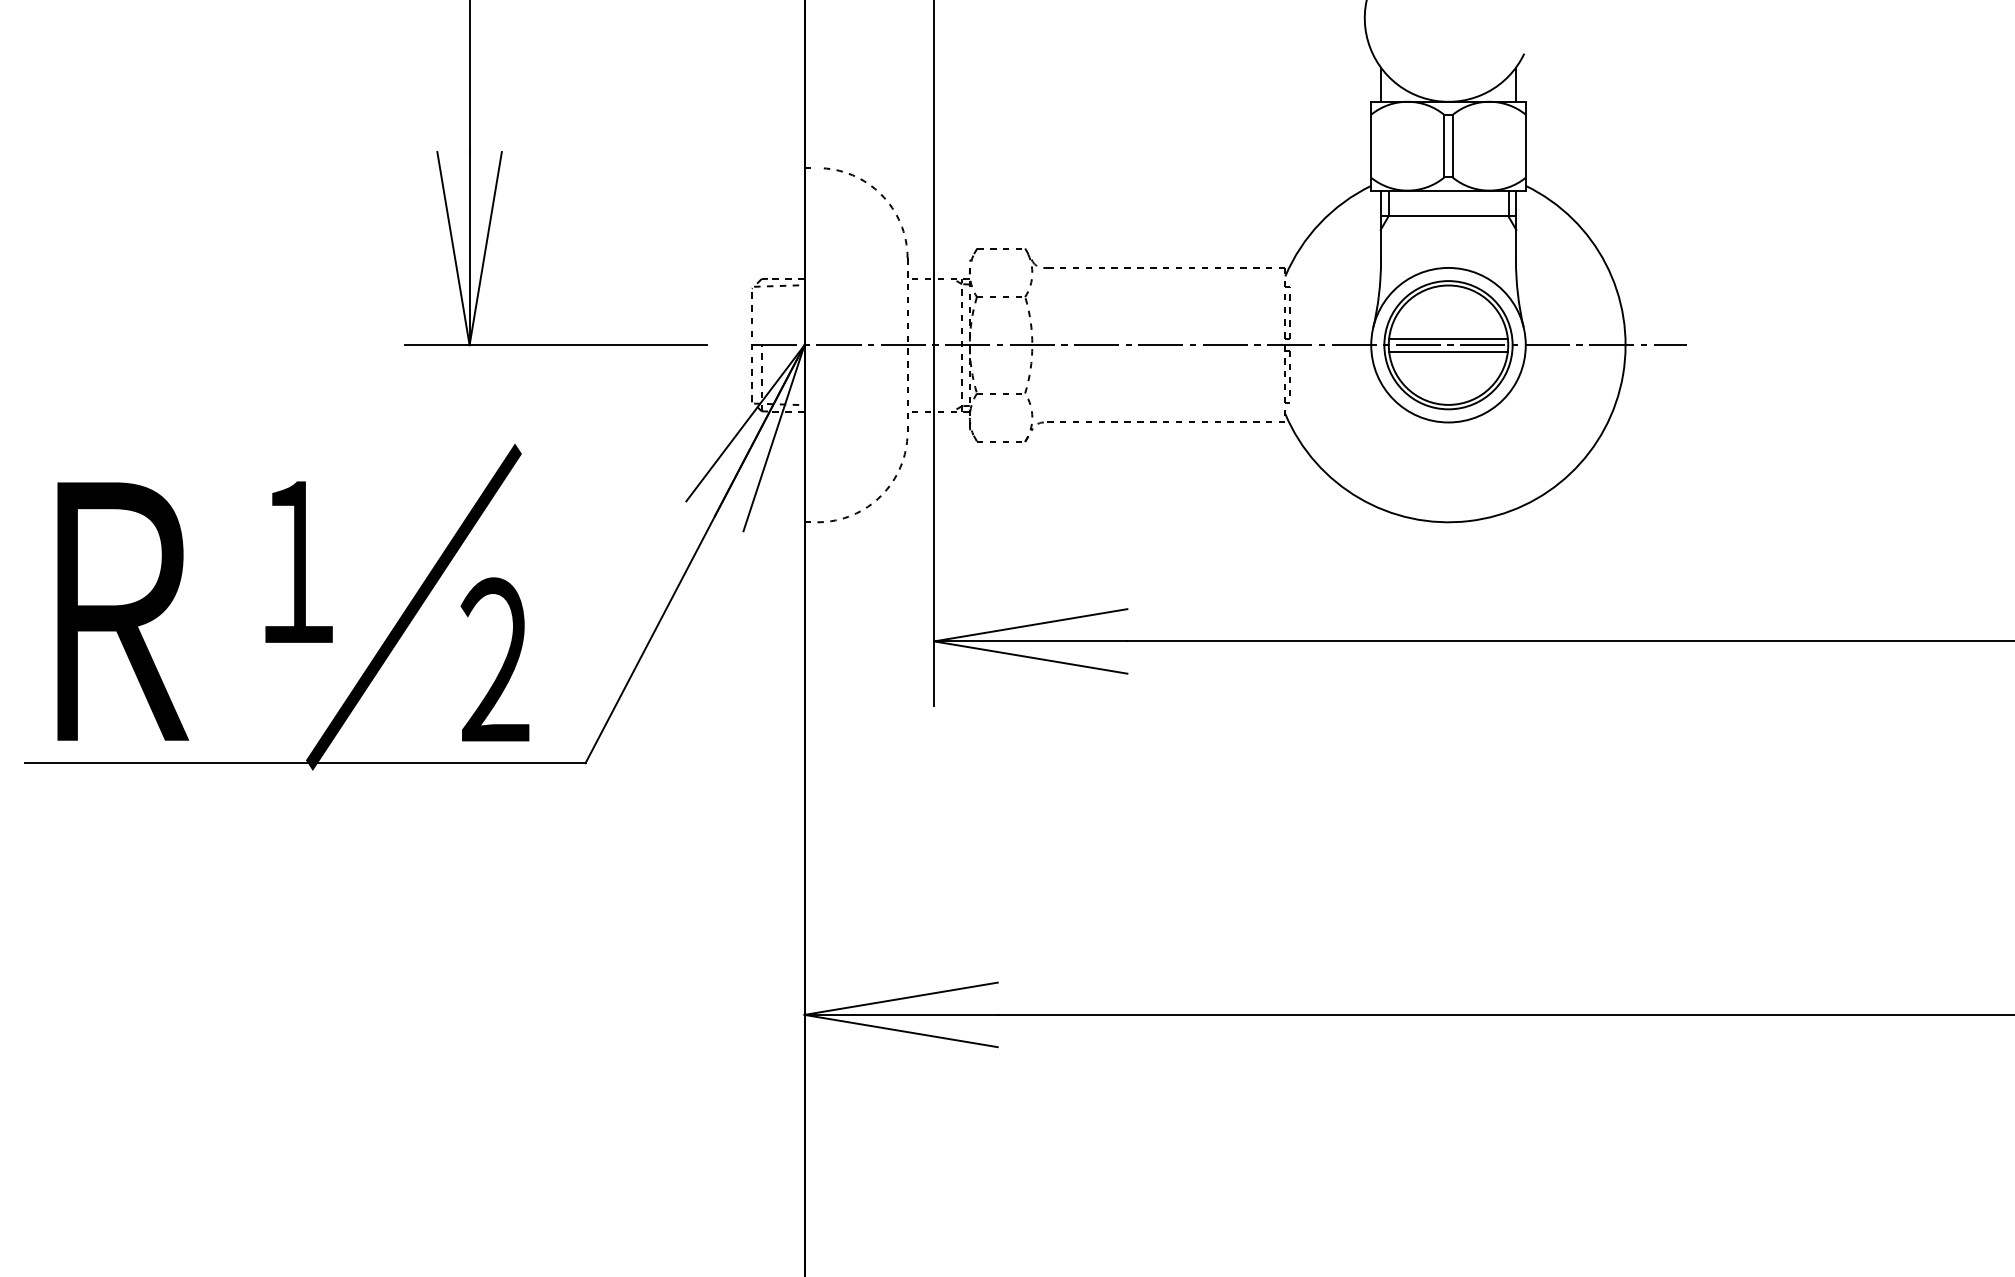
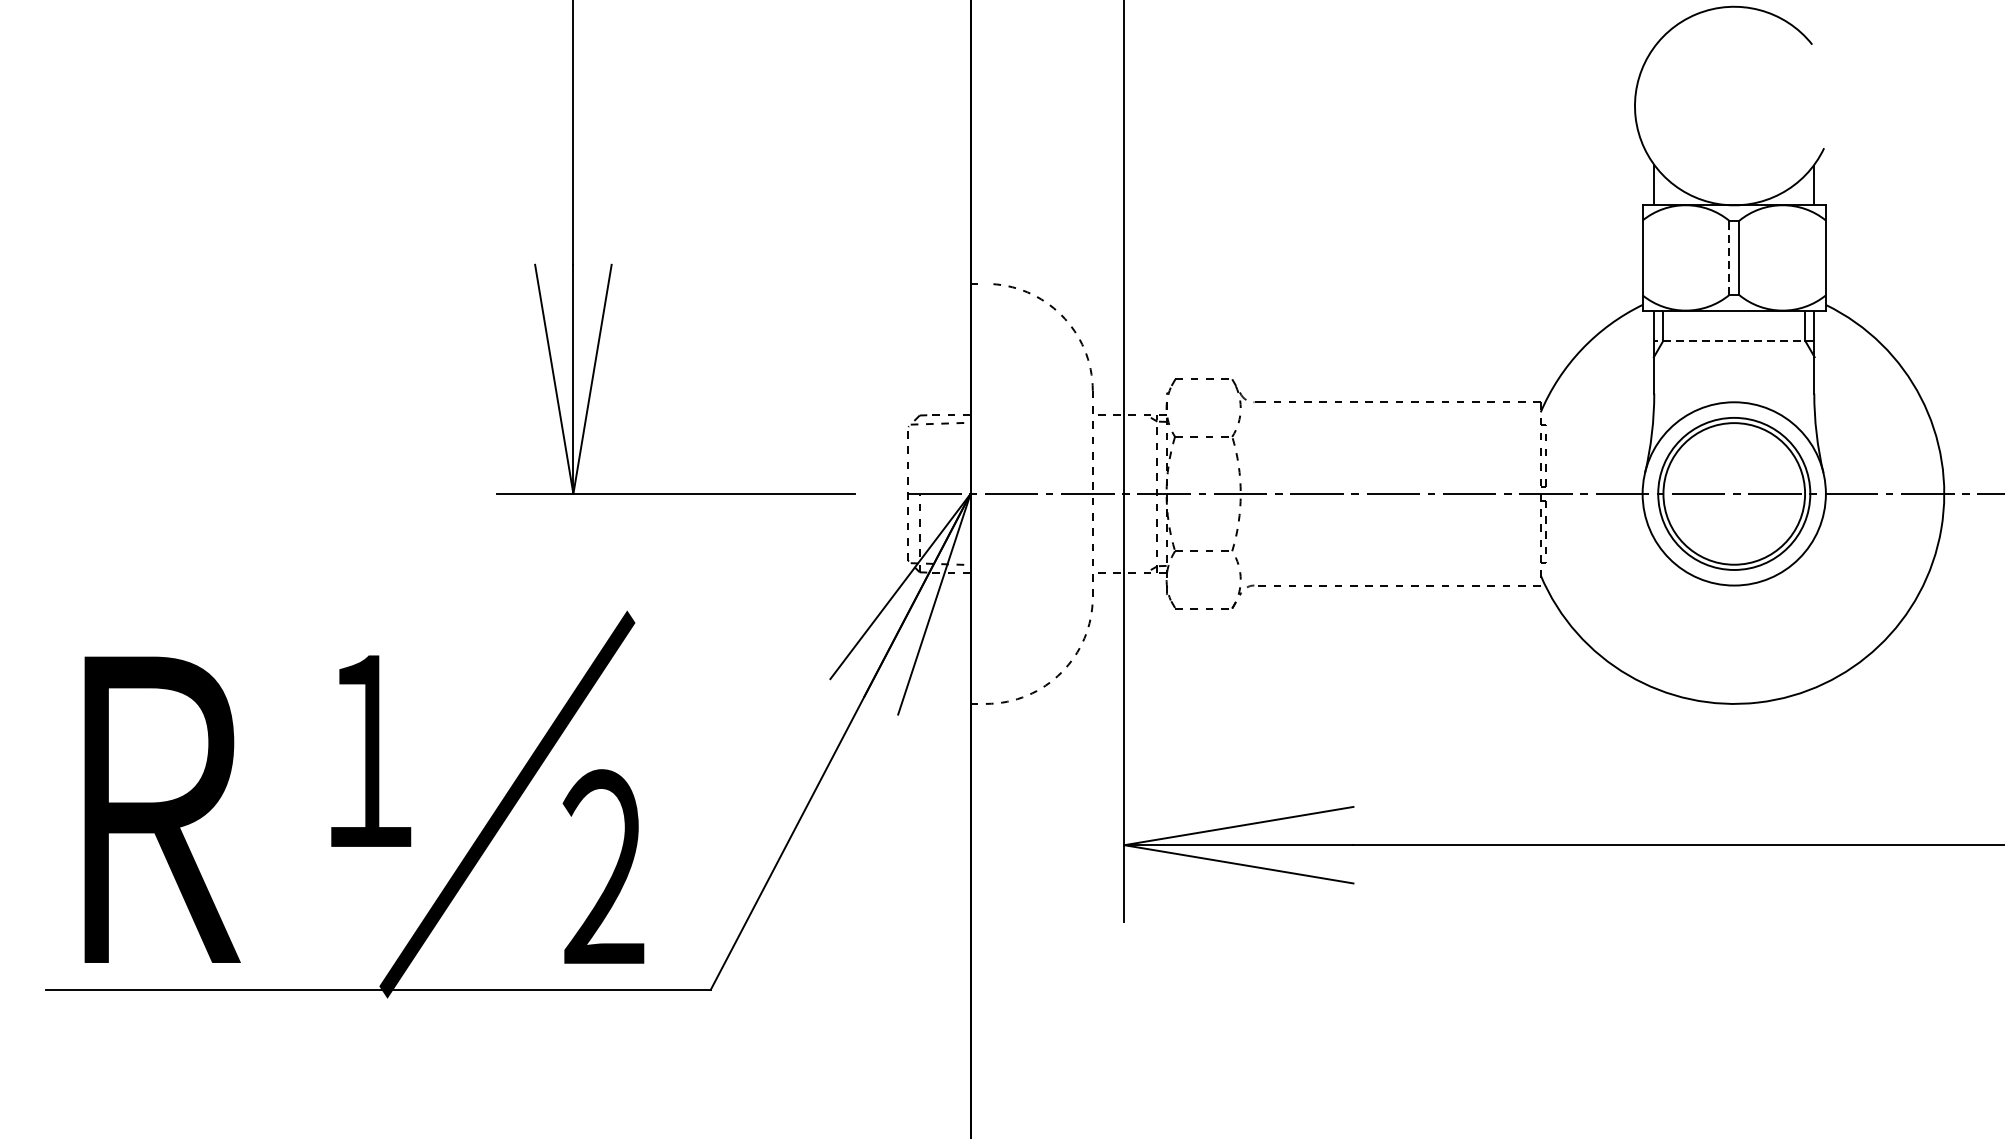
line: (1444, 145) -> (1729, 257), solid -> dashed
line: (1448, 216) -> (1734, 341), solid -> dashed
line: (1448, 338) -> (1734, 485), removed
line: (1448, 351) -> (1734, 501), removed

